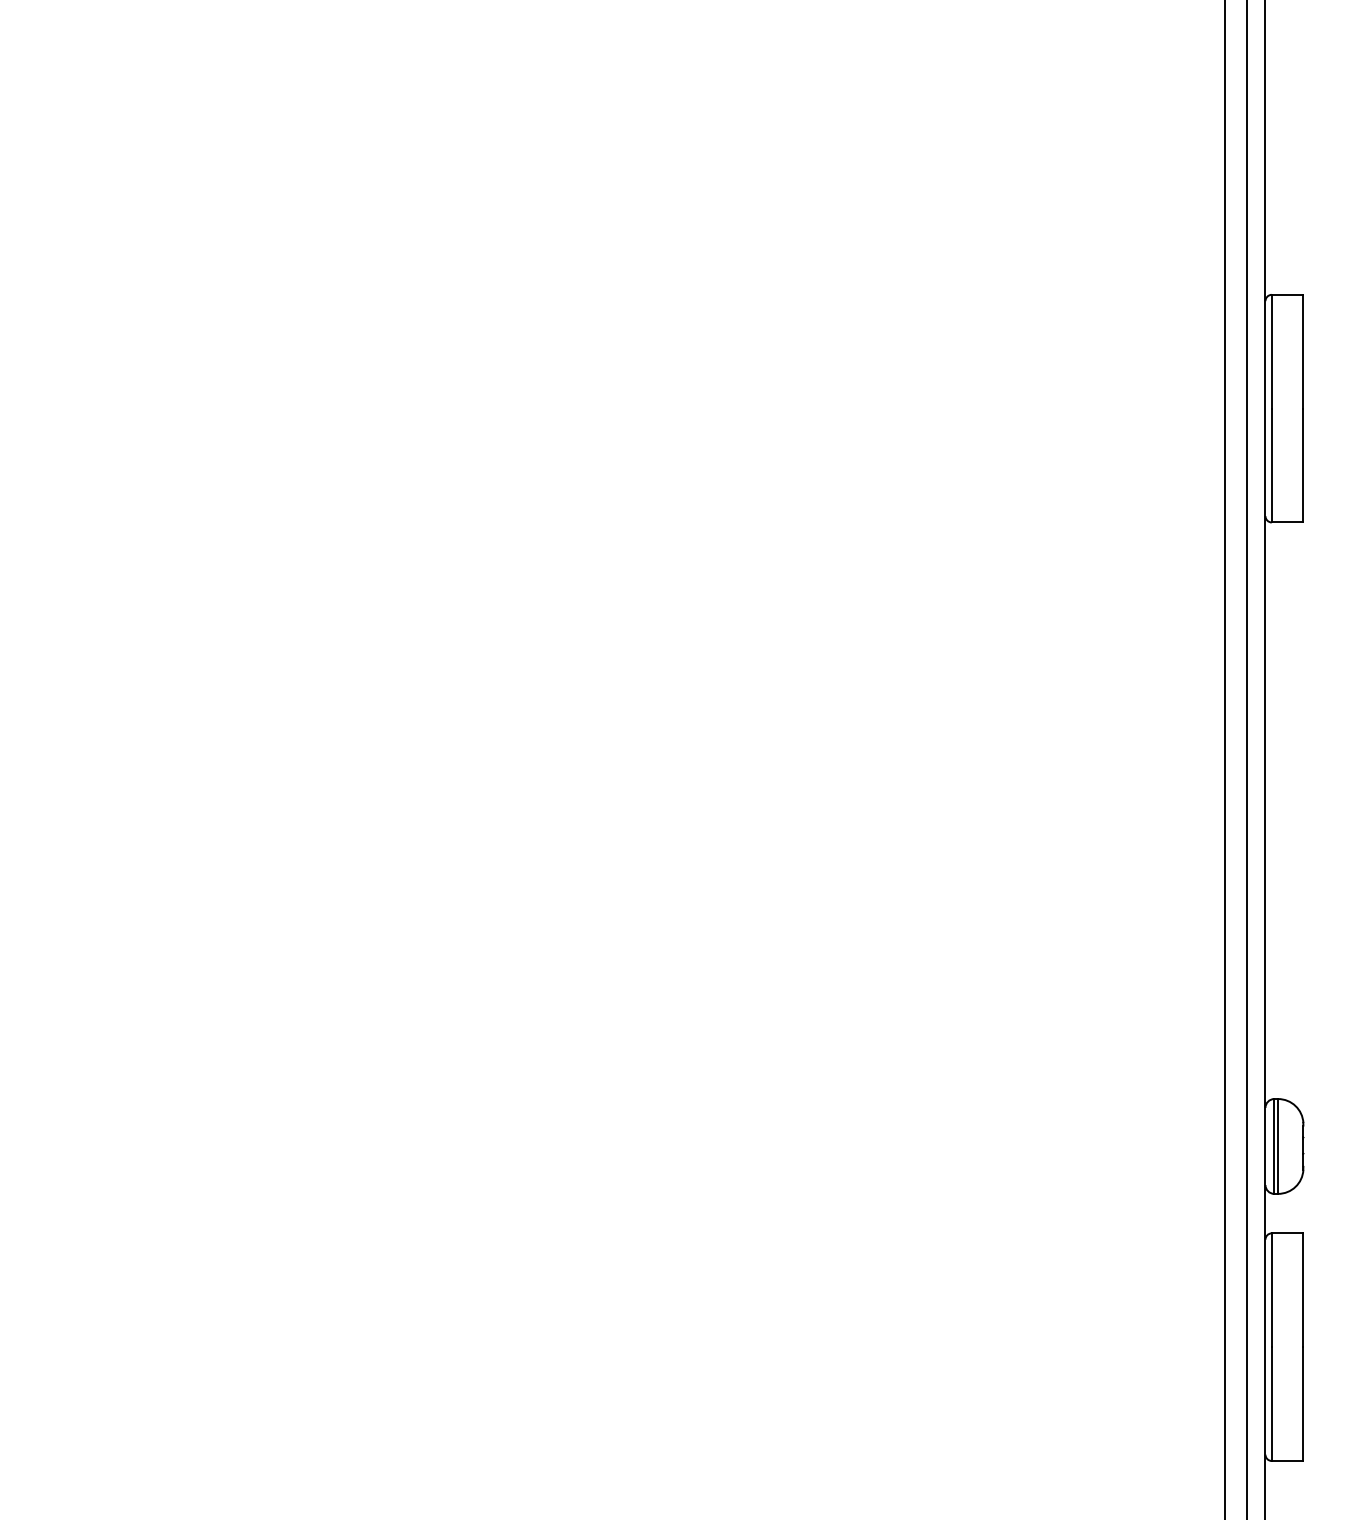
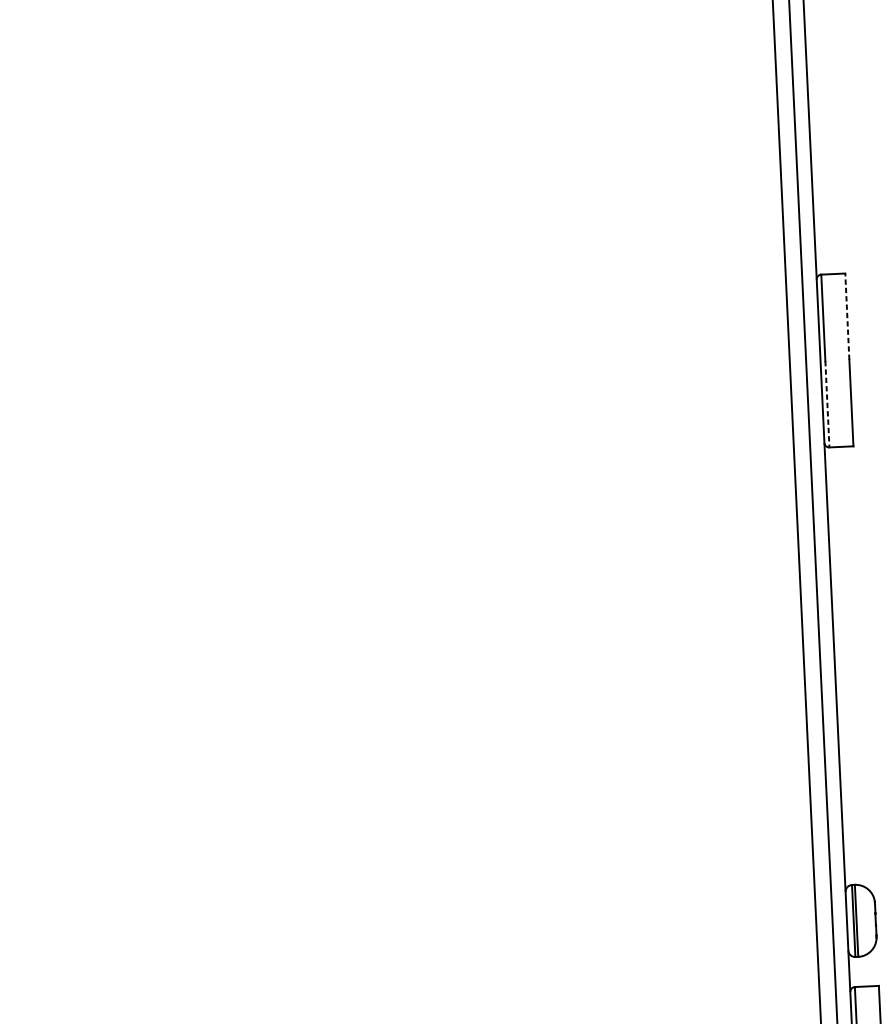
line: (1303, 351) -> (847, 316), solid -> dashed
line: (1271, 465) -> (827, 404), solid -> dashed

